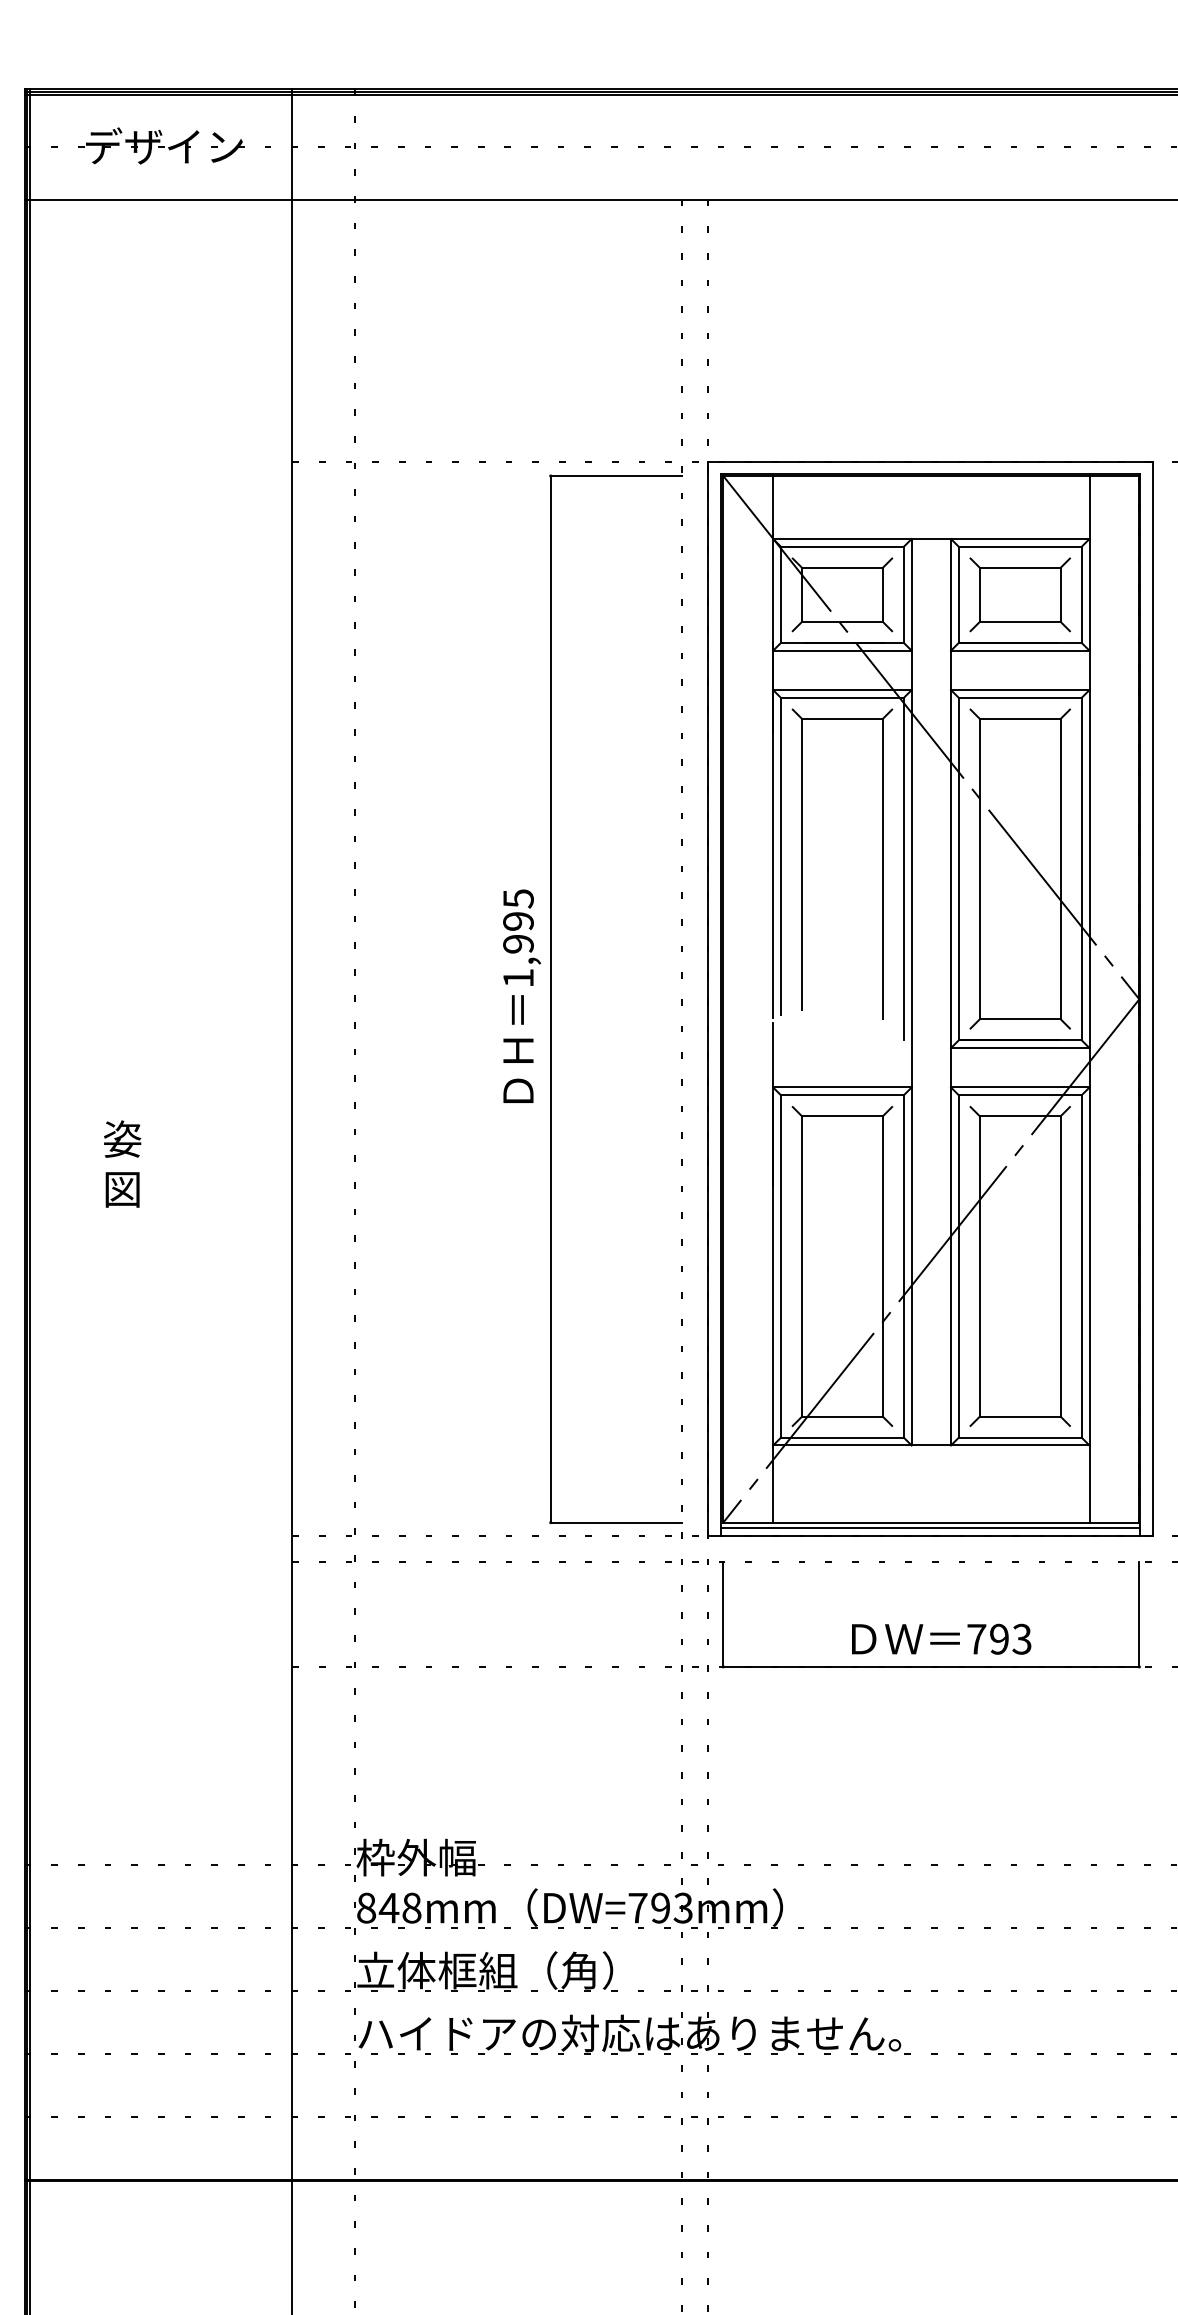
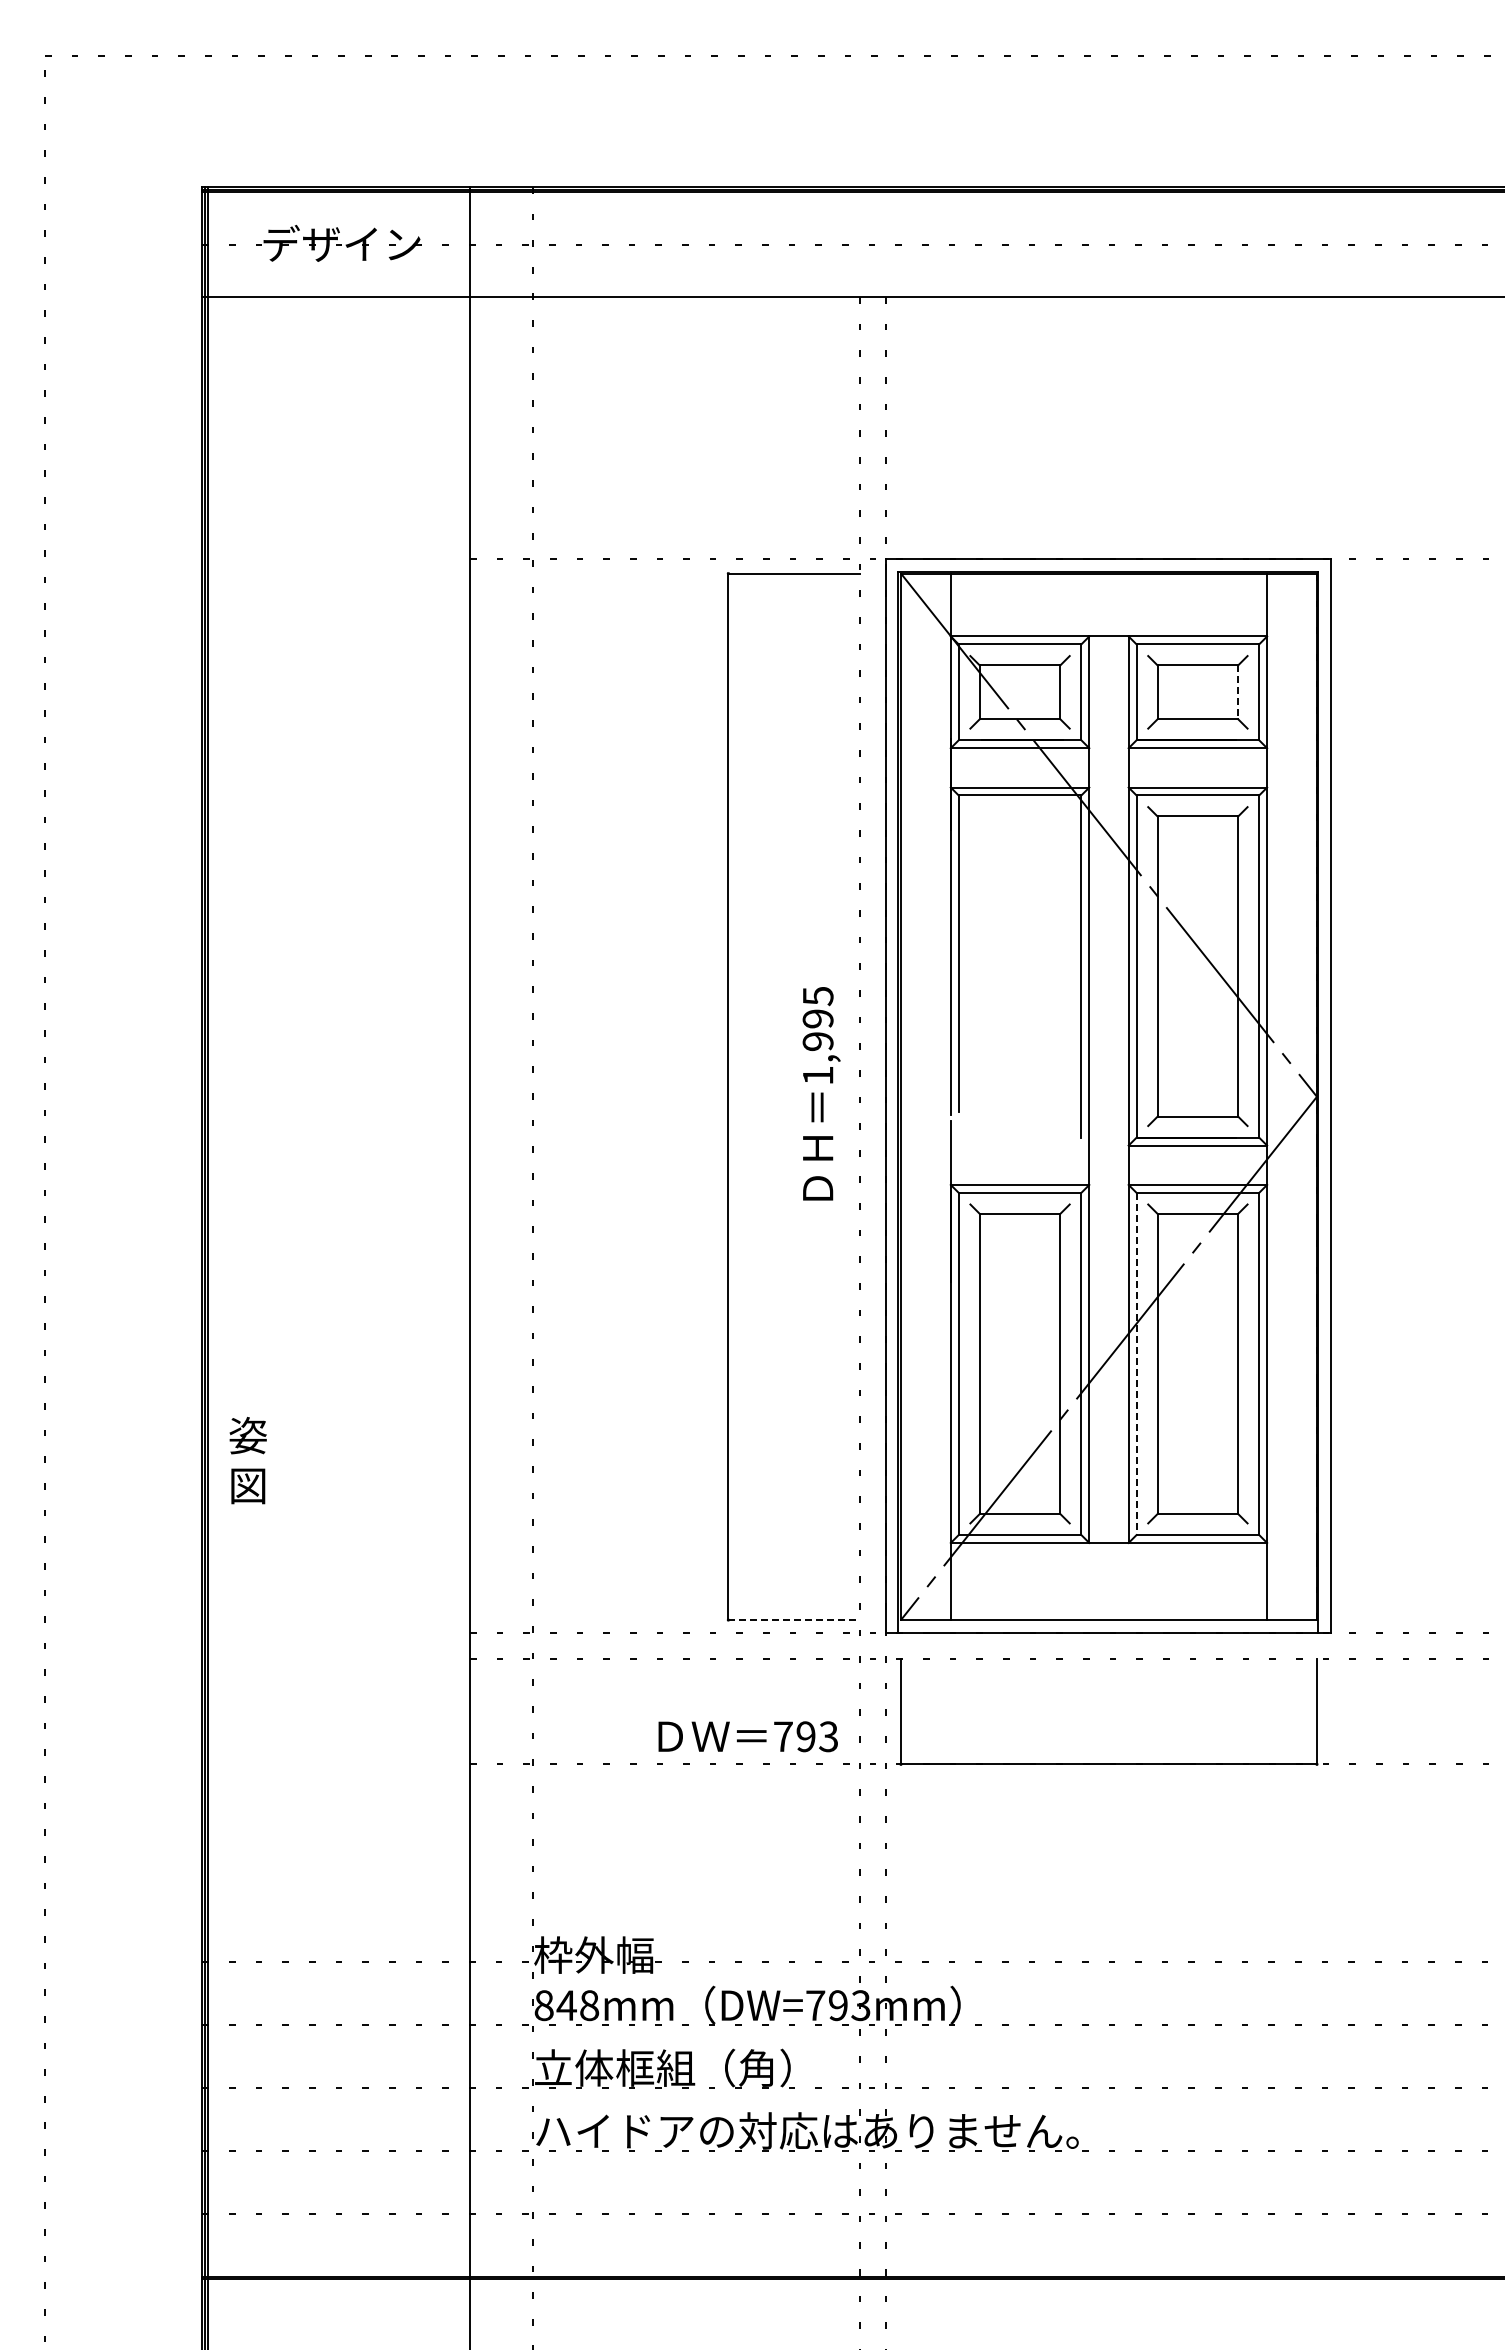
line: (1060, 595) -> (1238, 692), solid -> dashed
part: (802, 864) -> (980, 961), removed
text: (521, 996) -> (821, 1093), moved
text: (121, 1164) -> (247, 1460), moved
line: (958, 1267) -> (1136, 1364), solid -> dashed
line: (615, 1523) -> (793, 1620), solid -> dashed
line: (930, 1528) -> (1108, 1625), removed
text: (940, 1639) -> (747, 1736), moved

